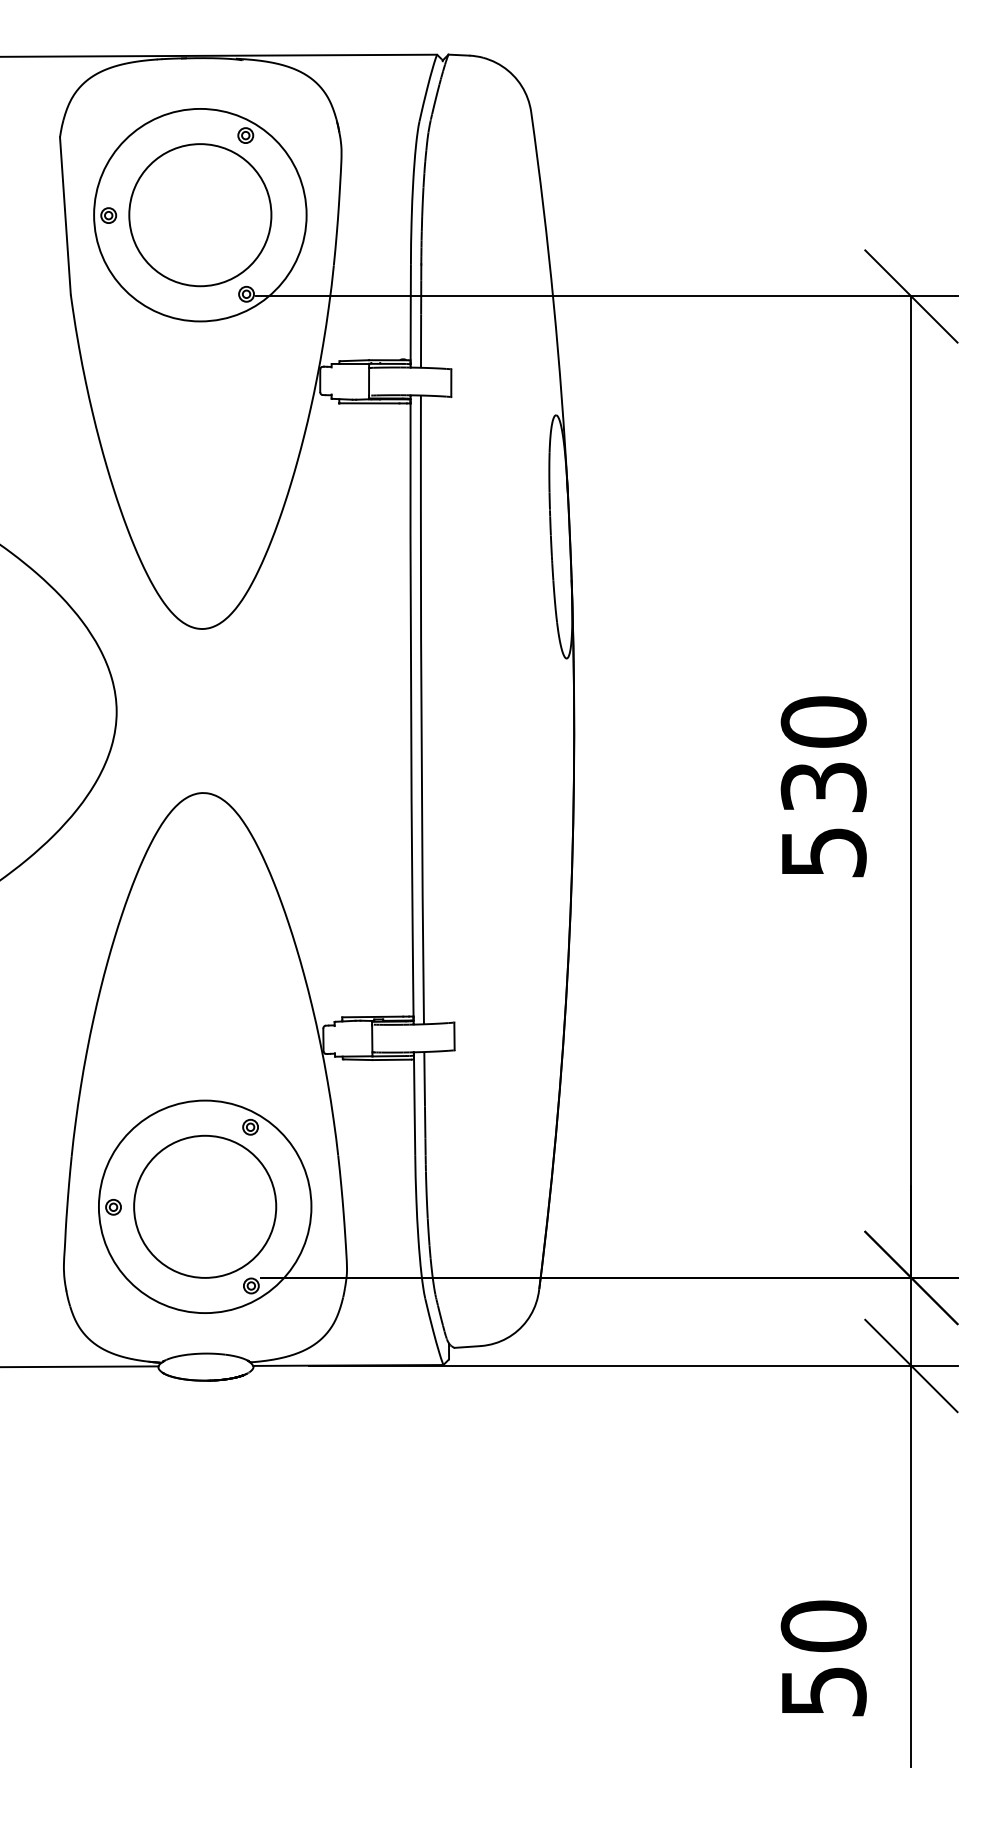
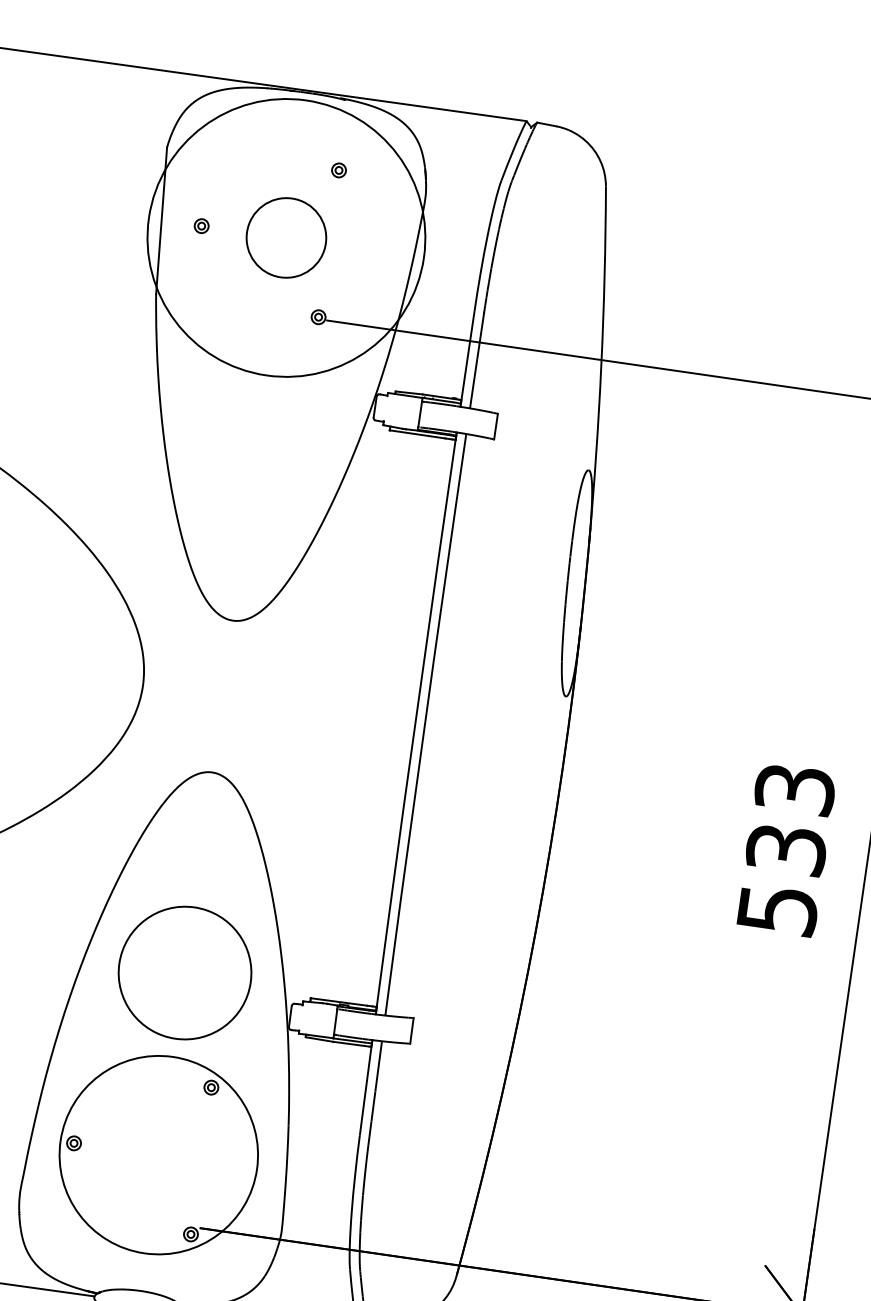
circle: (200, 214) -> (286, 237), size x1.4
circle: (200, 215) -> (286, 238), size x0.6
text: (823, 721) -> (794, 788), 530 -> 533
circle: (205, 1206) -> (185, 972), moved

